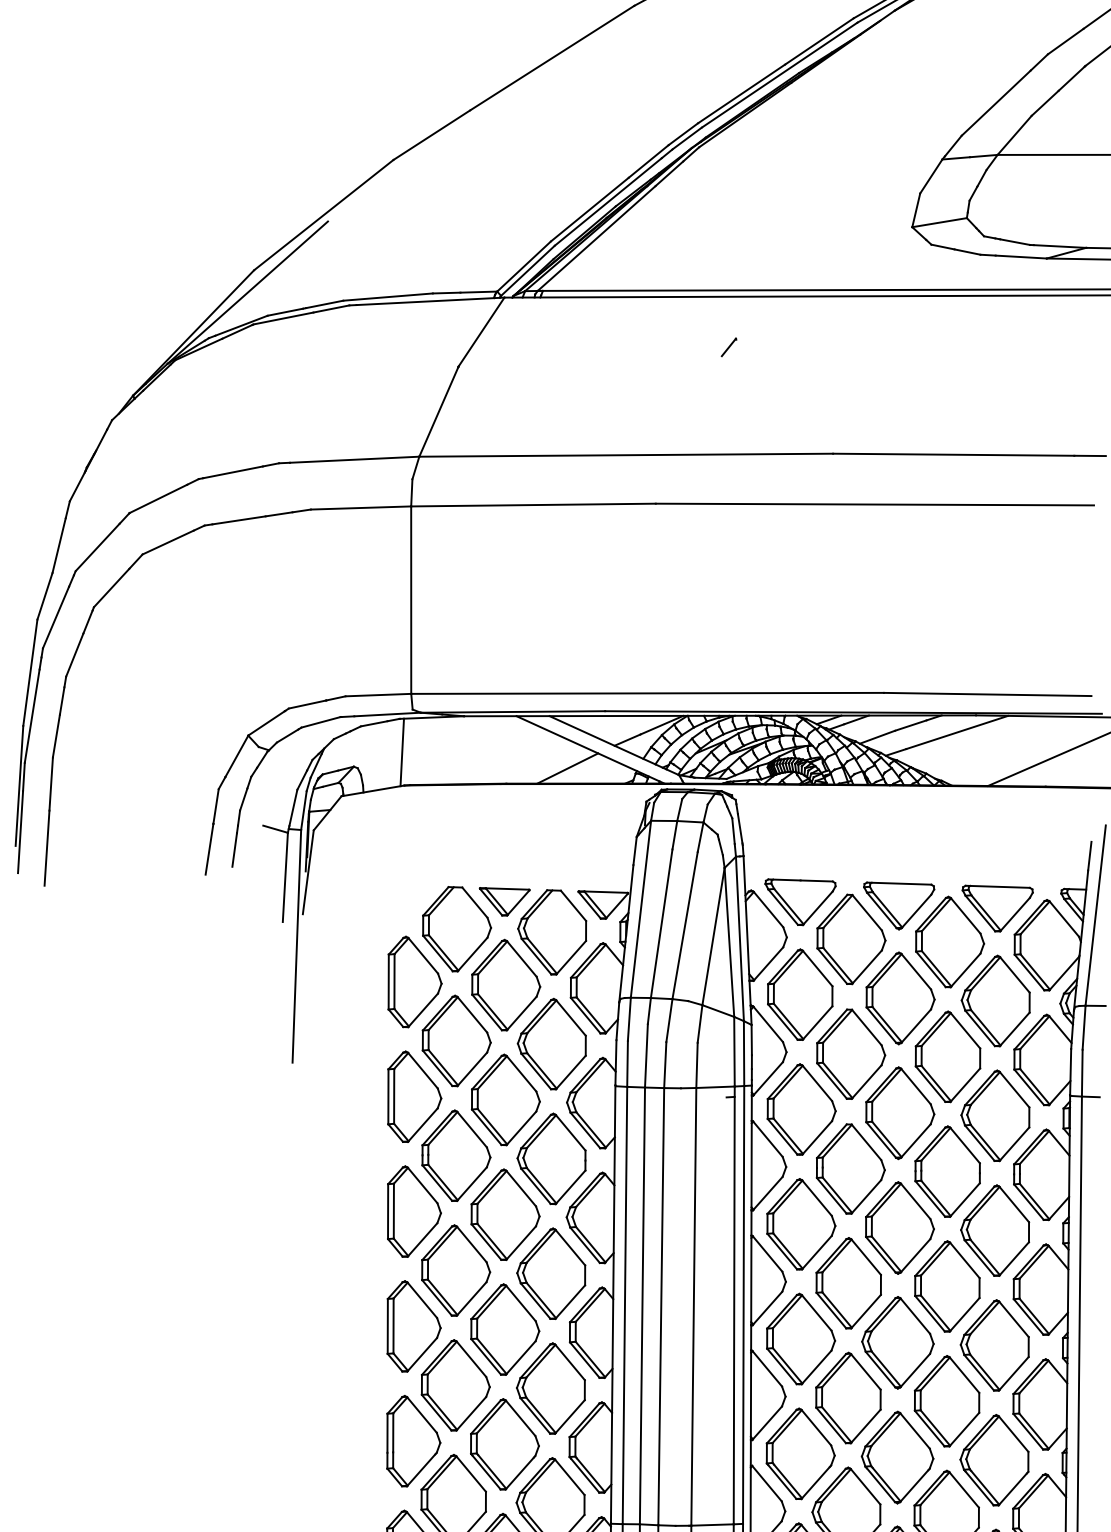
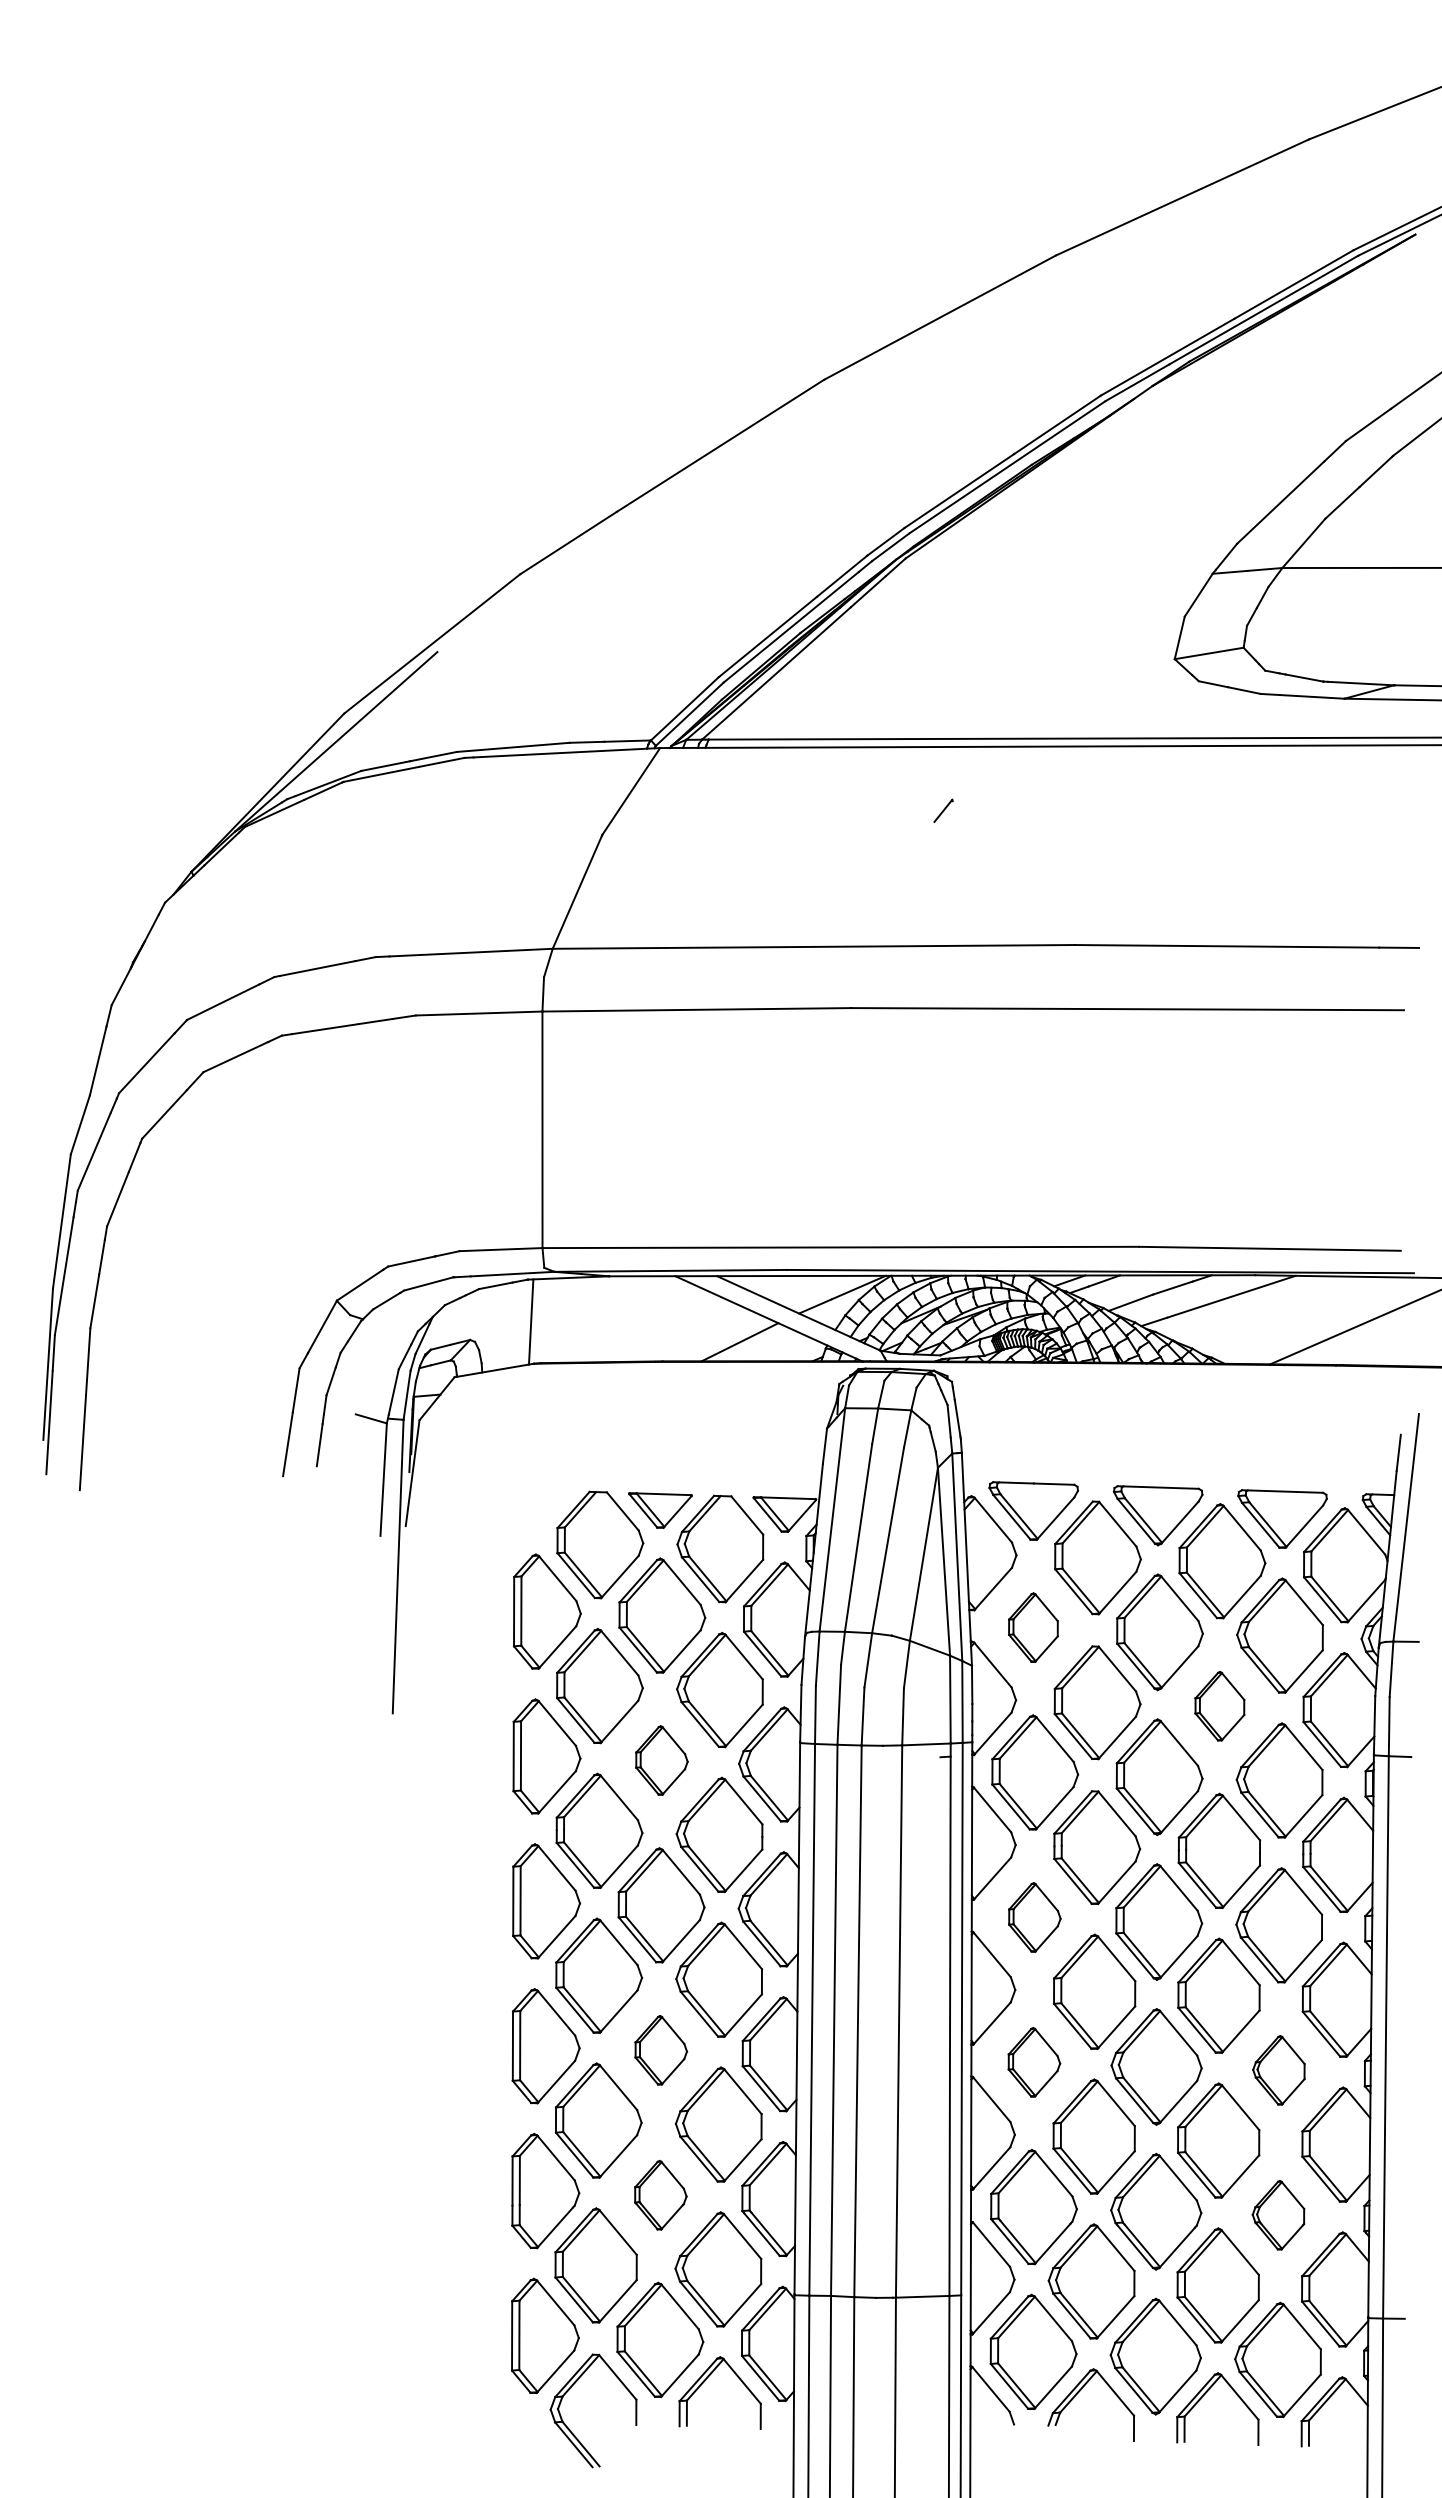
part: (800, 994) -> (1033, 1627), size x0.6
part: (947, 1057) -> (1219, 1706), size x0.6
part: (505, 1099) -> (661, 1760), size x0.6
part: (801, 1224) -> (1034, 1917), size x0.6
part: (505, 1329) -> (661, 2050), size x0.6
part: (801, 1339) -> (1034, 2062), size x0.6
part: (994, 1345) -> (1278, 2070), size x0.6
part: (504, 1444) -> (660, 2195), size x0.6
part: (994, 1460) -> (1278, 2215), size x0.6

